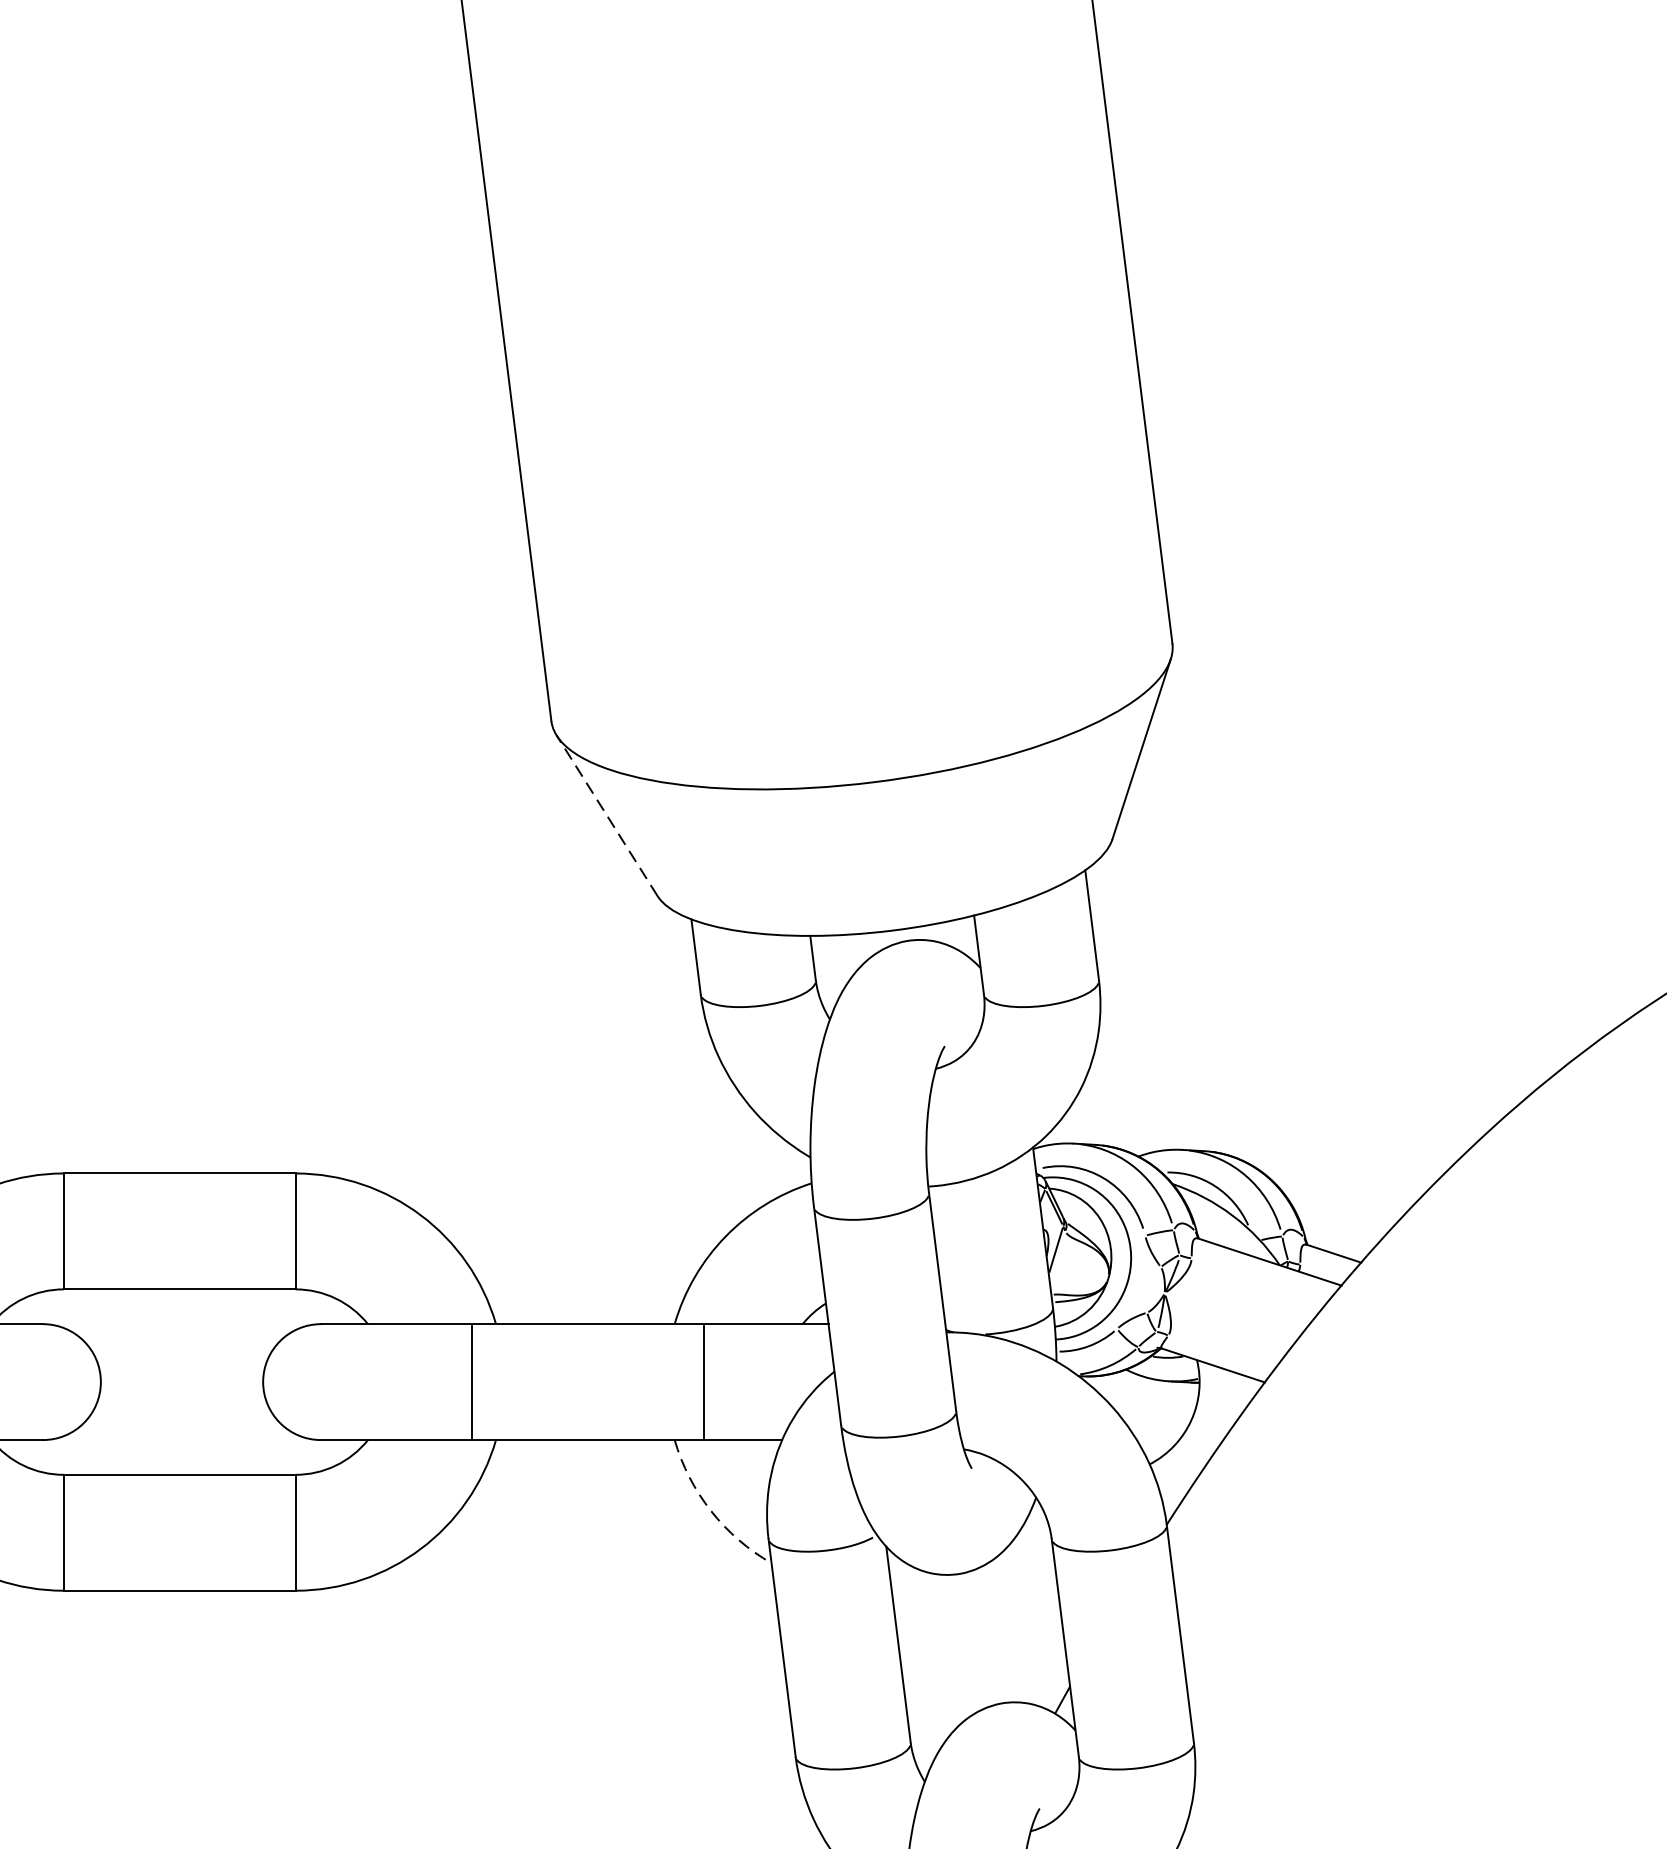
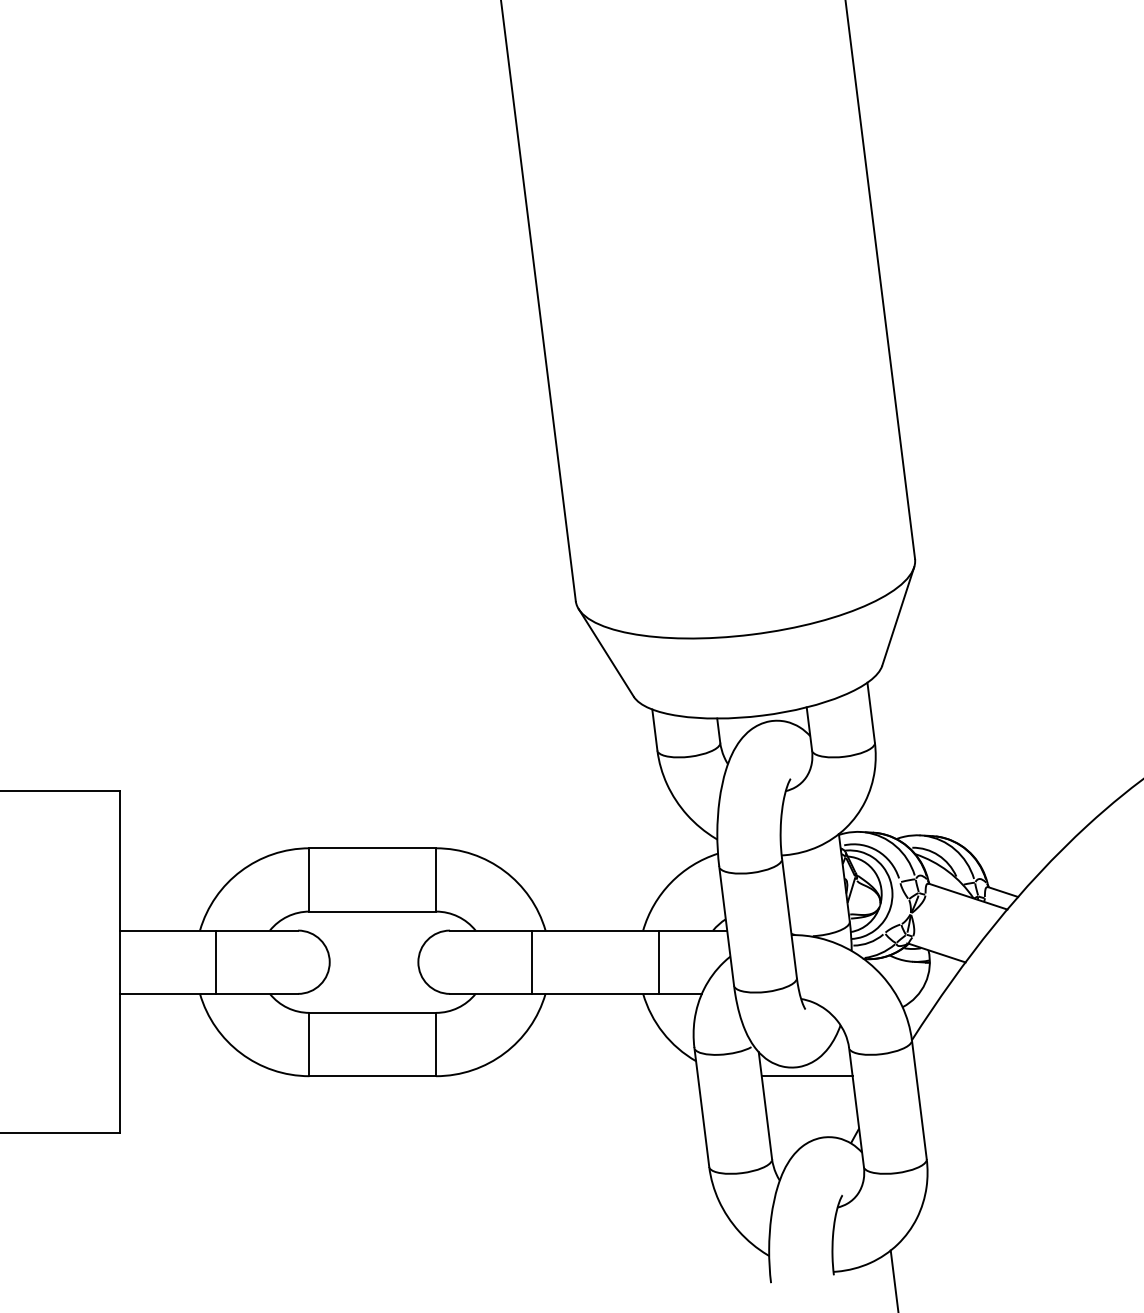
line: (607, 815) -> (606, 652), dashed -> solid
arc: (711, 1510) -> (663, 1032), dashed -> solid
line: (973, 1591) -> (806, 1076), added

